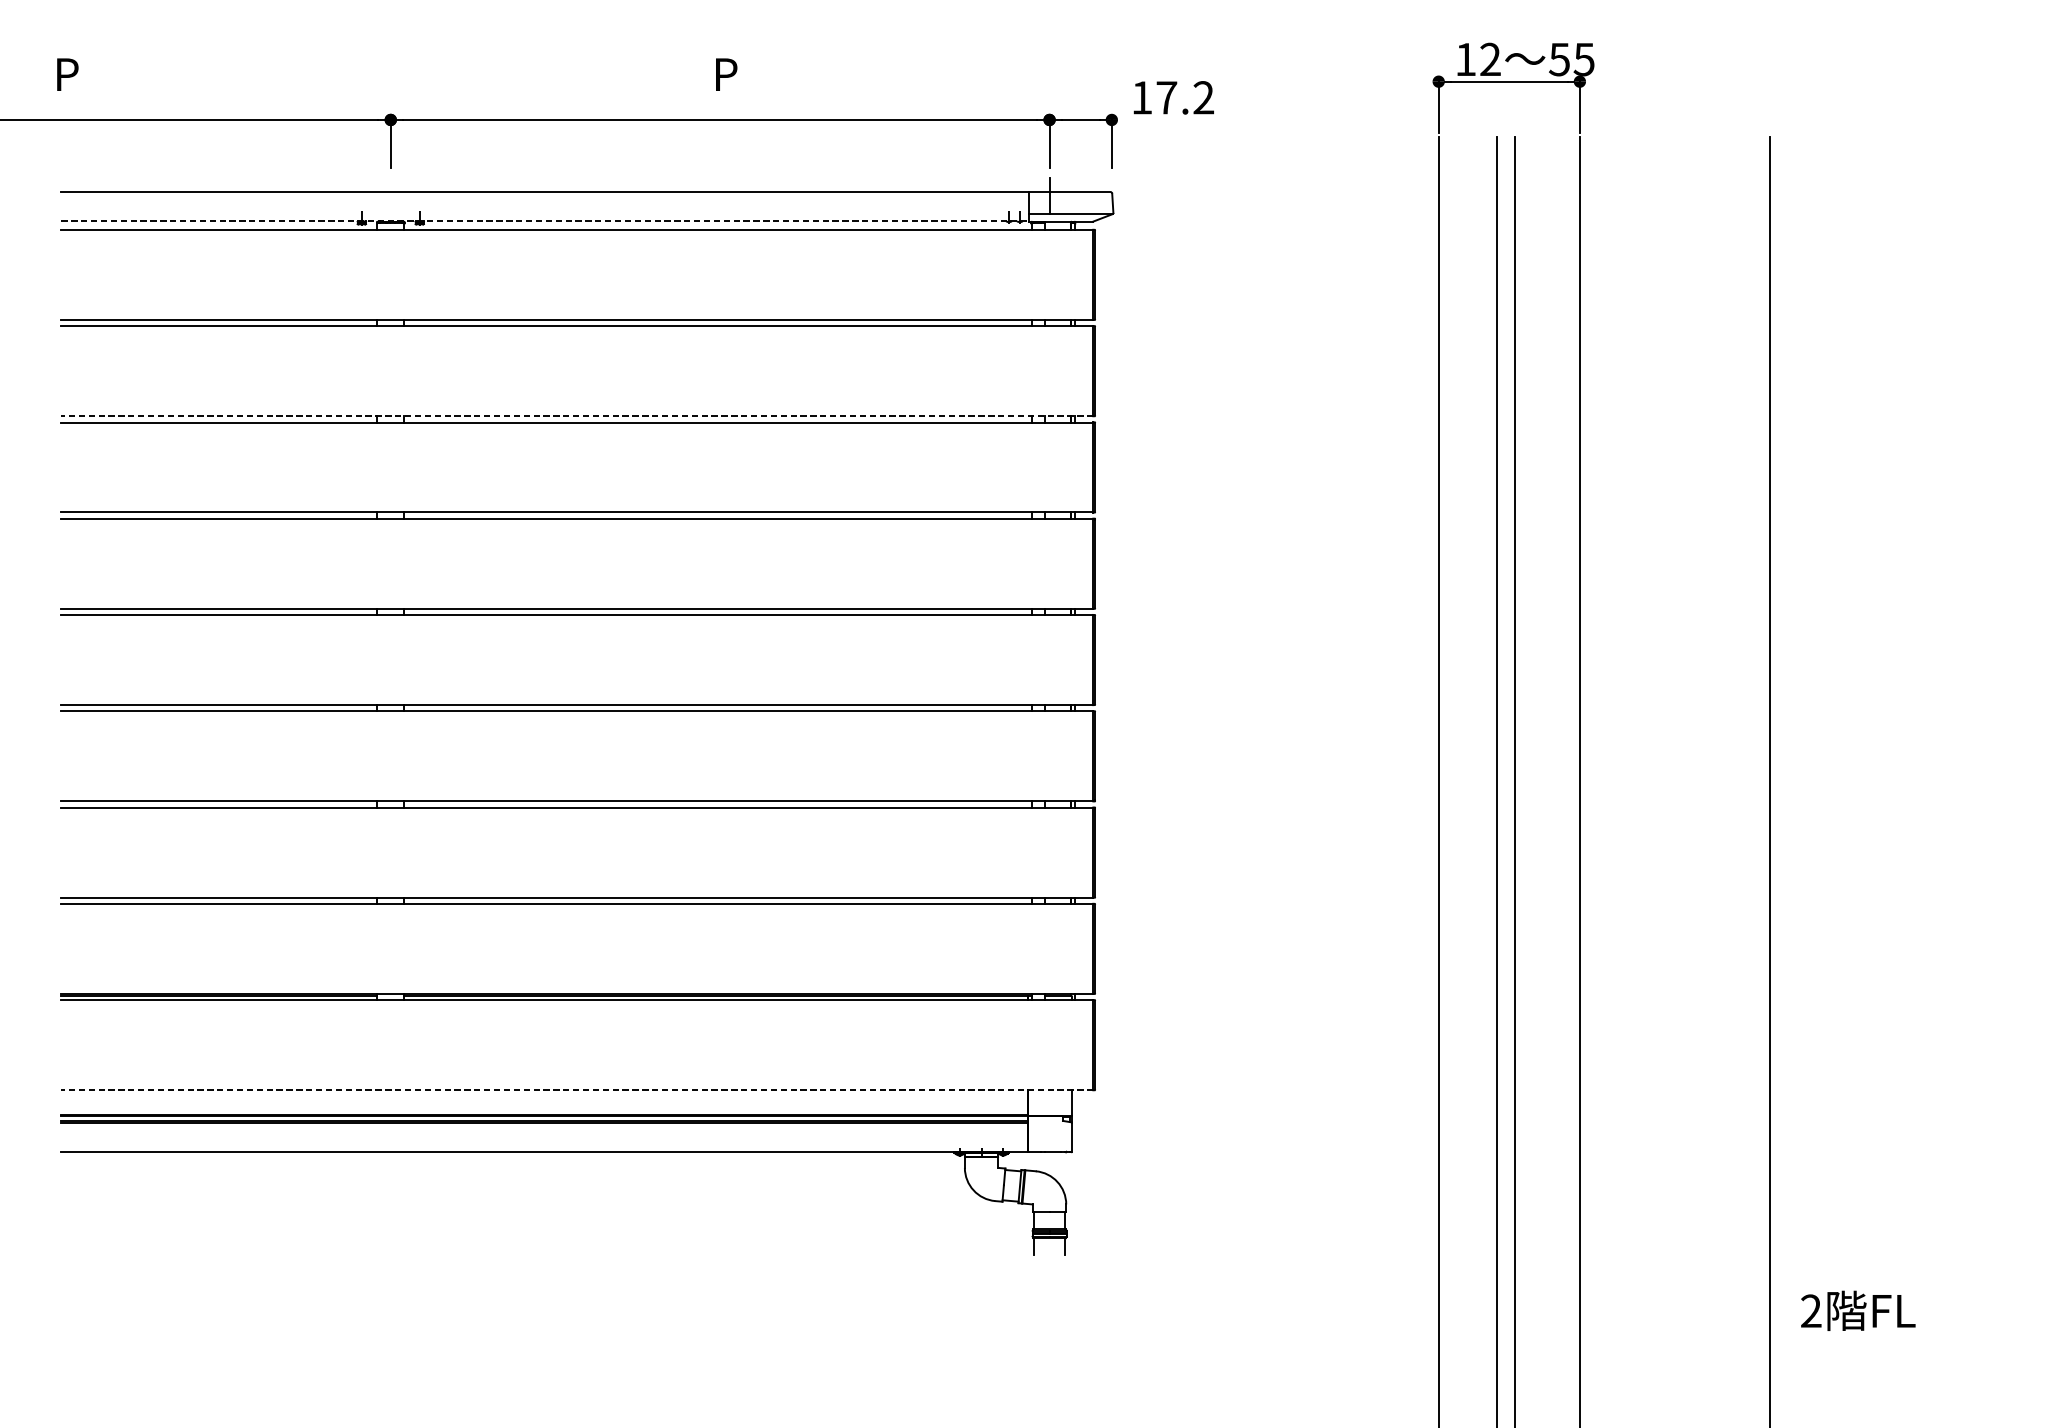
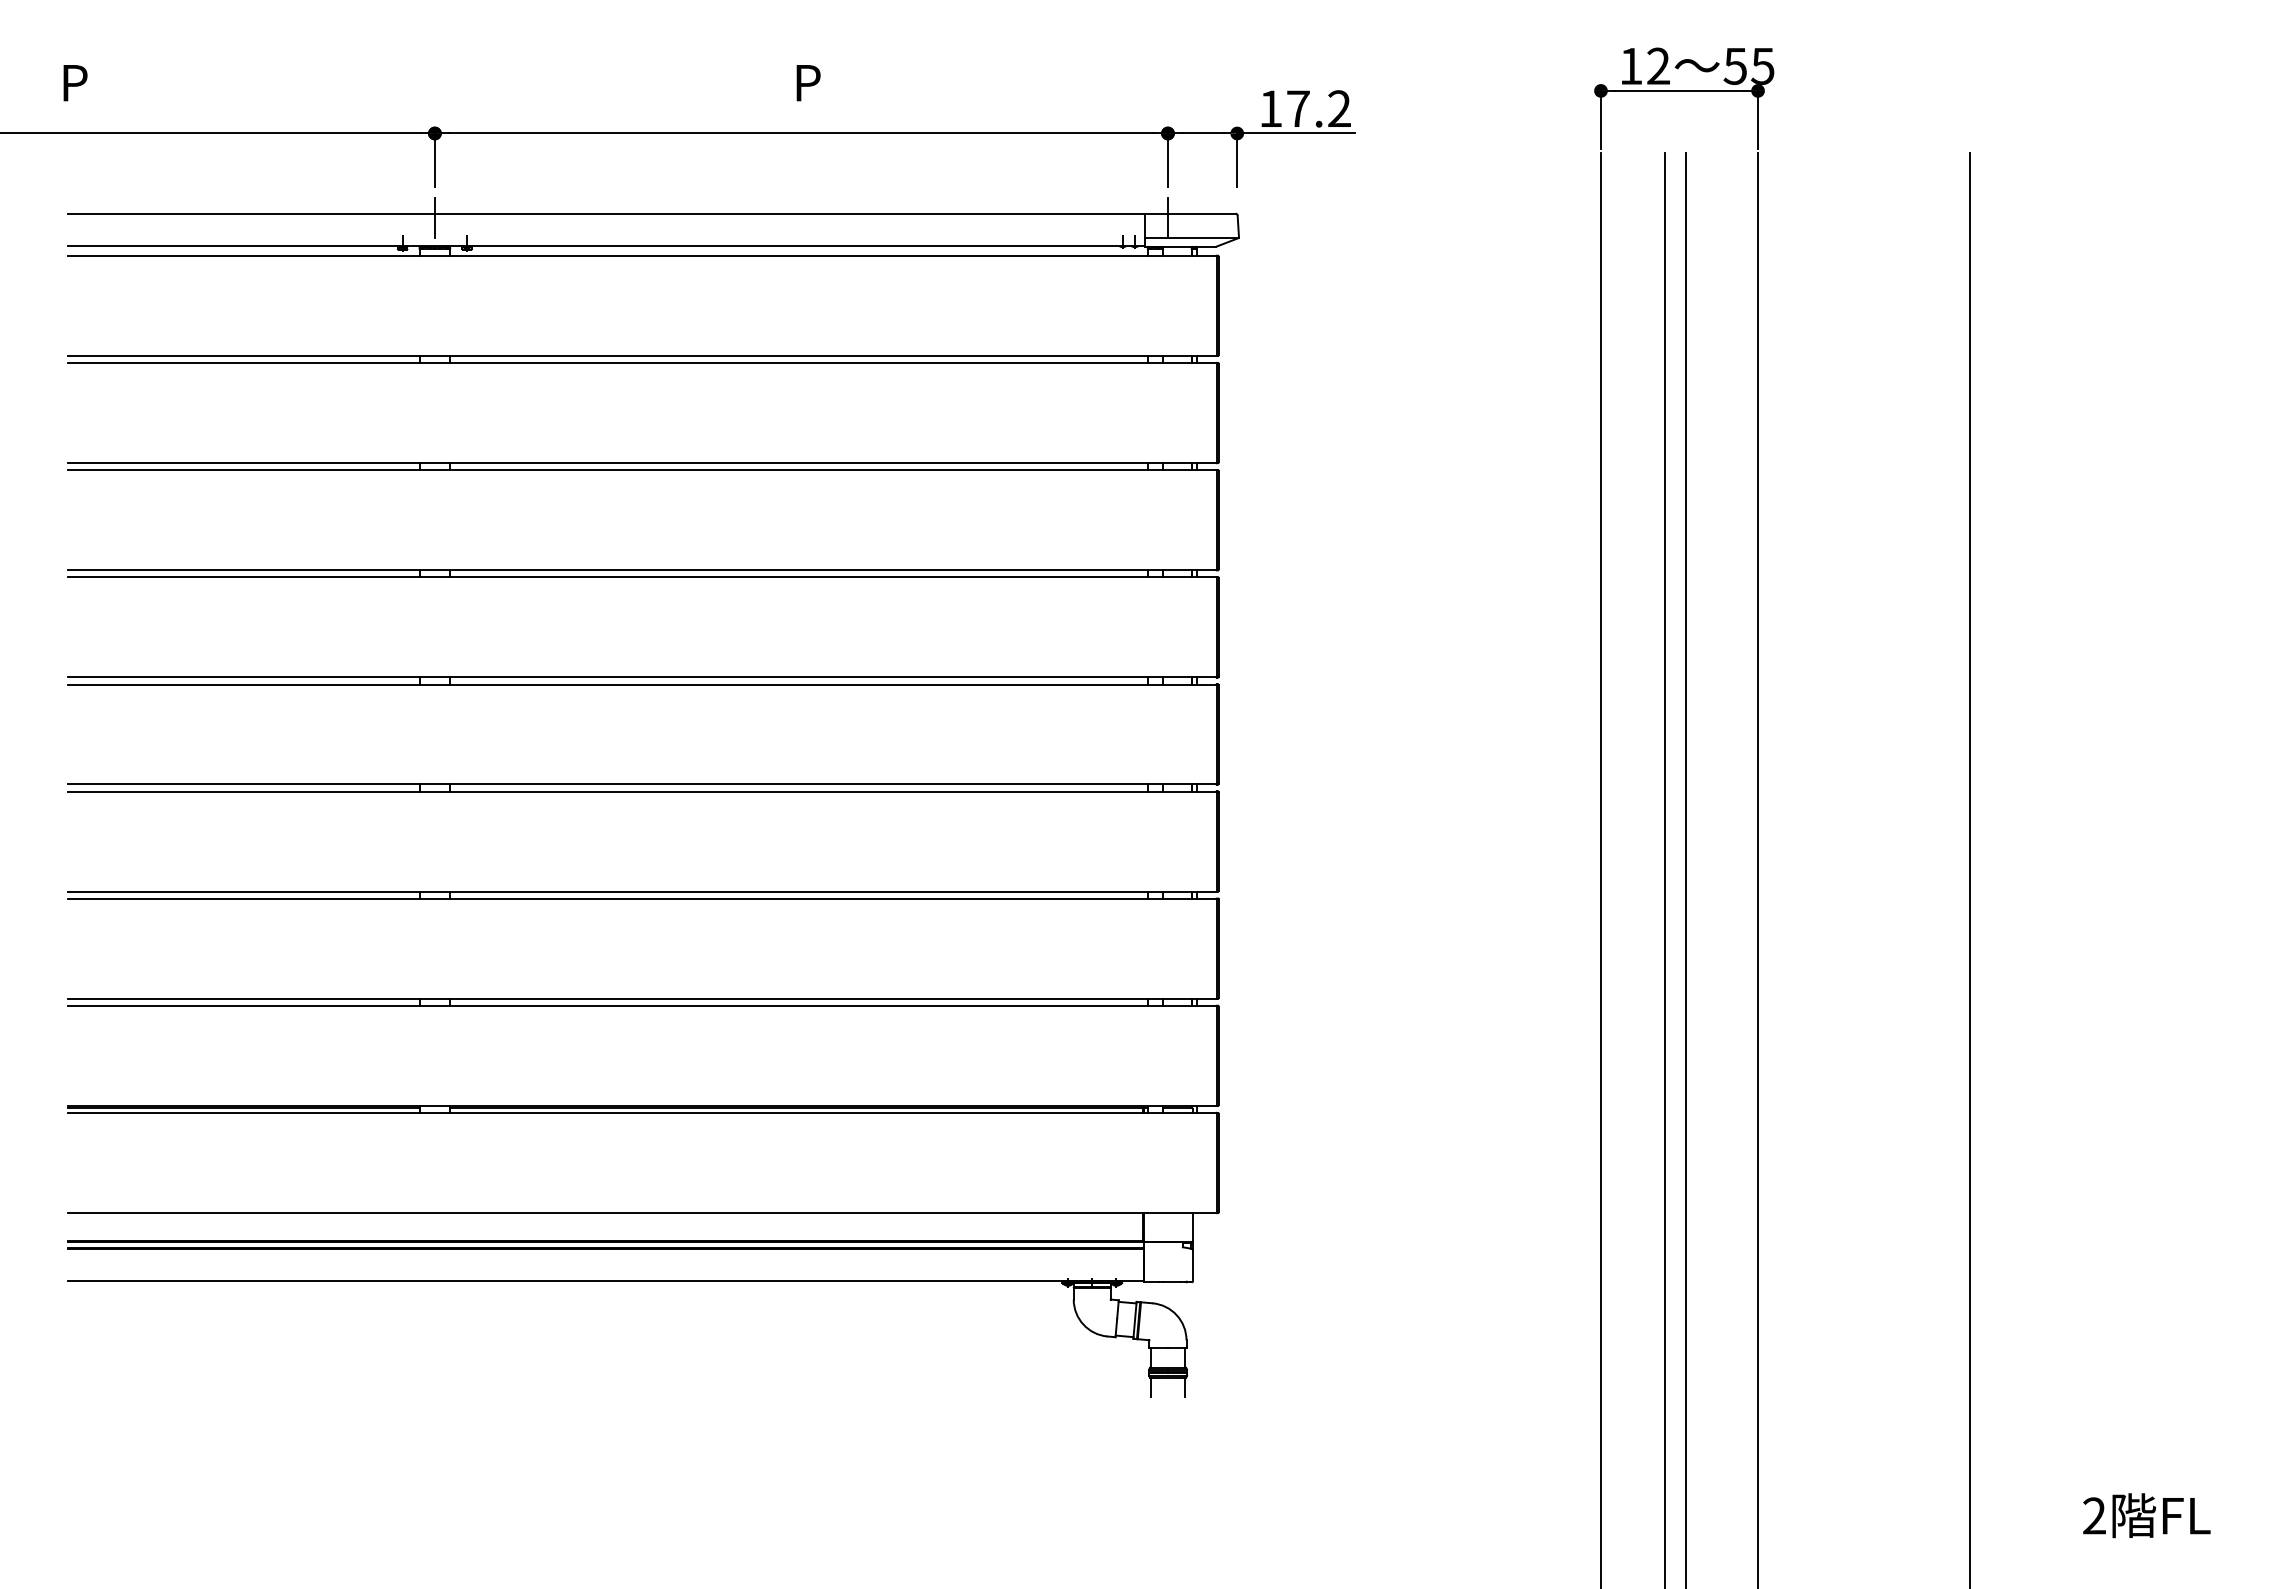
line: (1164, 119) -> (1295, 133), added
line: (390, 195) -> (434, 217), added
line: (544, 221) -> (606, 246), dashed -> solid
line: (577, 415) -> (642, 462), dashed -> solid
line: (577, 1089) -> (642, 1212), dashed -> solid
text: (1857, 1310) -> (2146, 1515), moved

